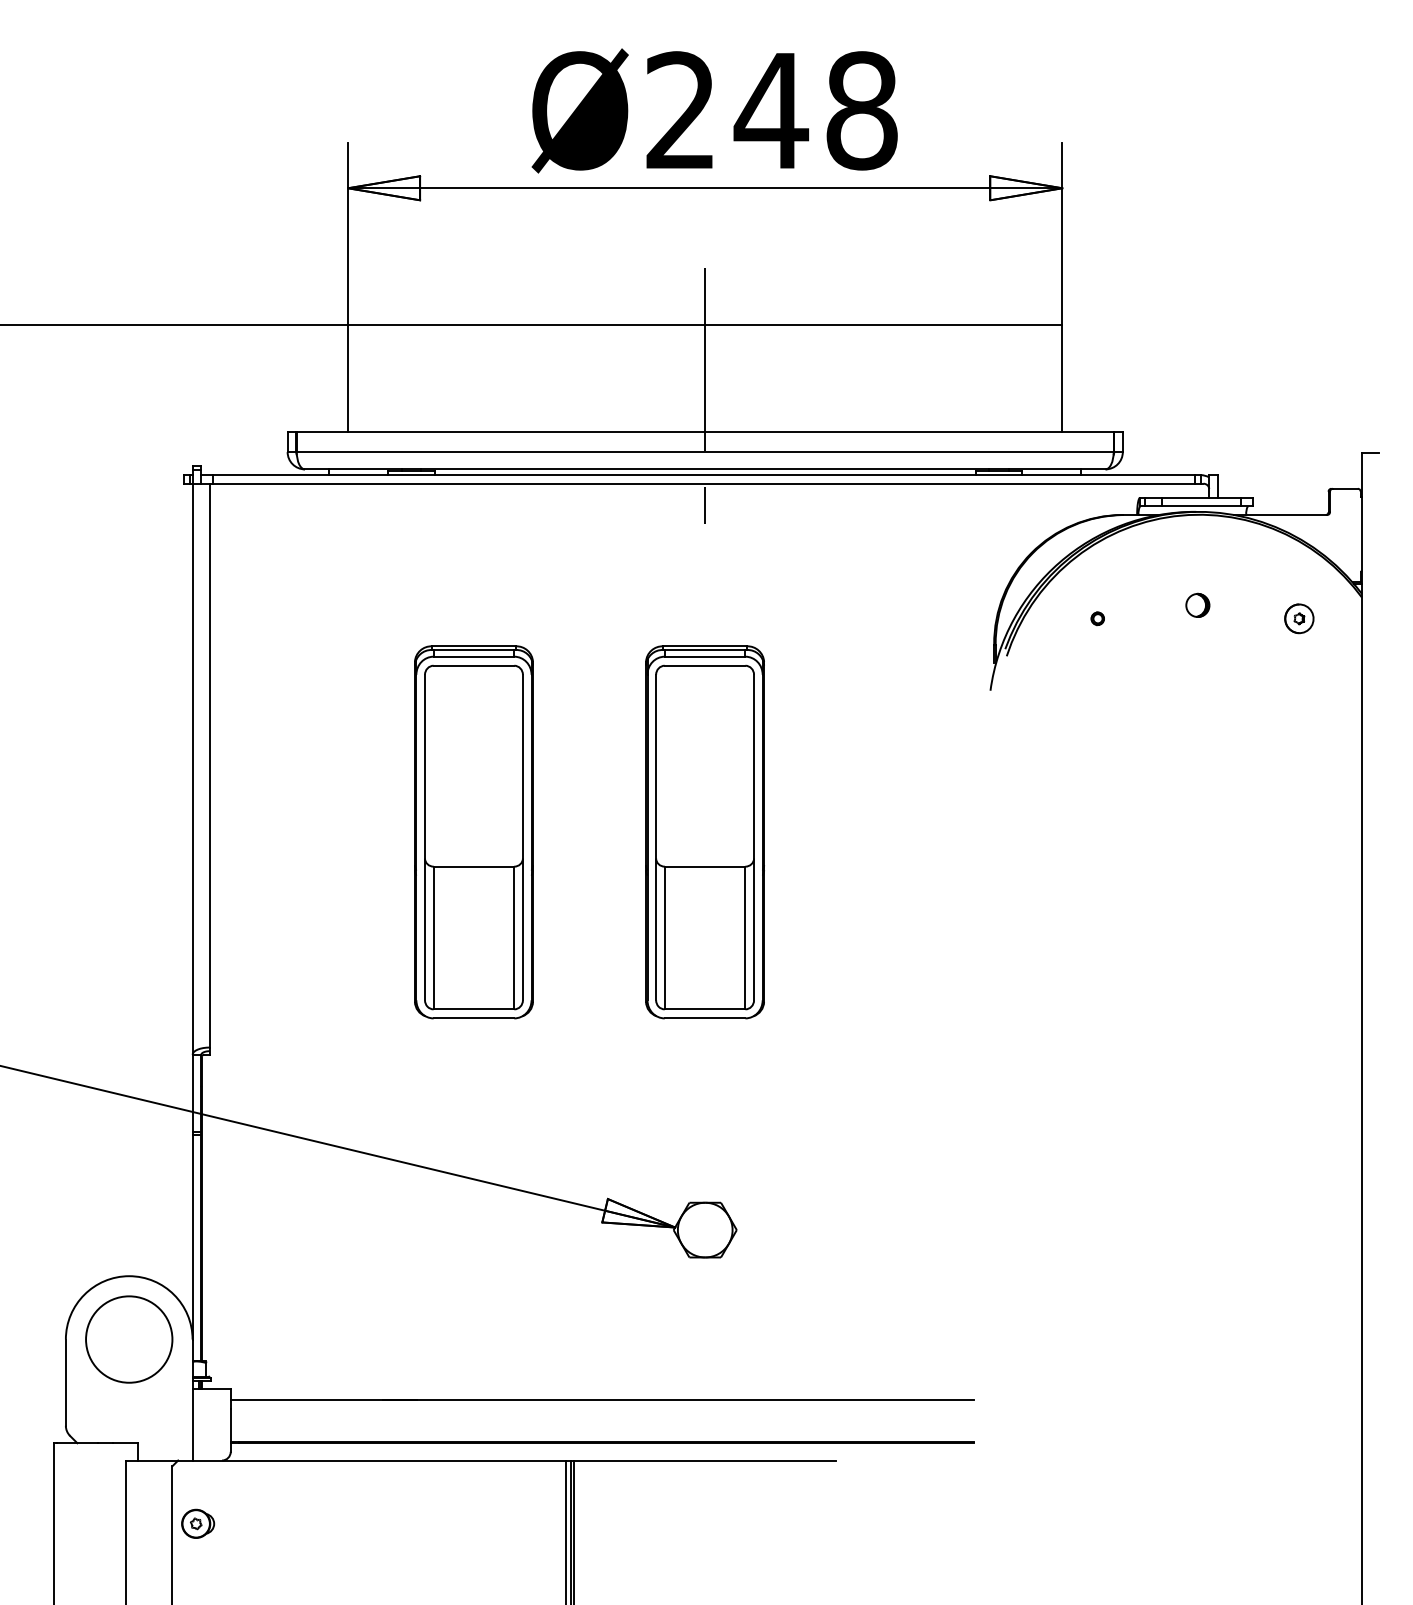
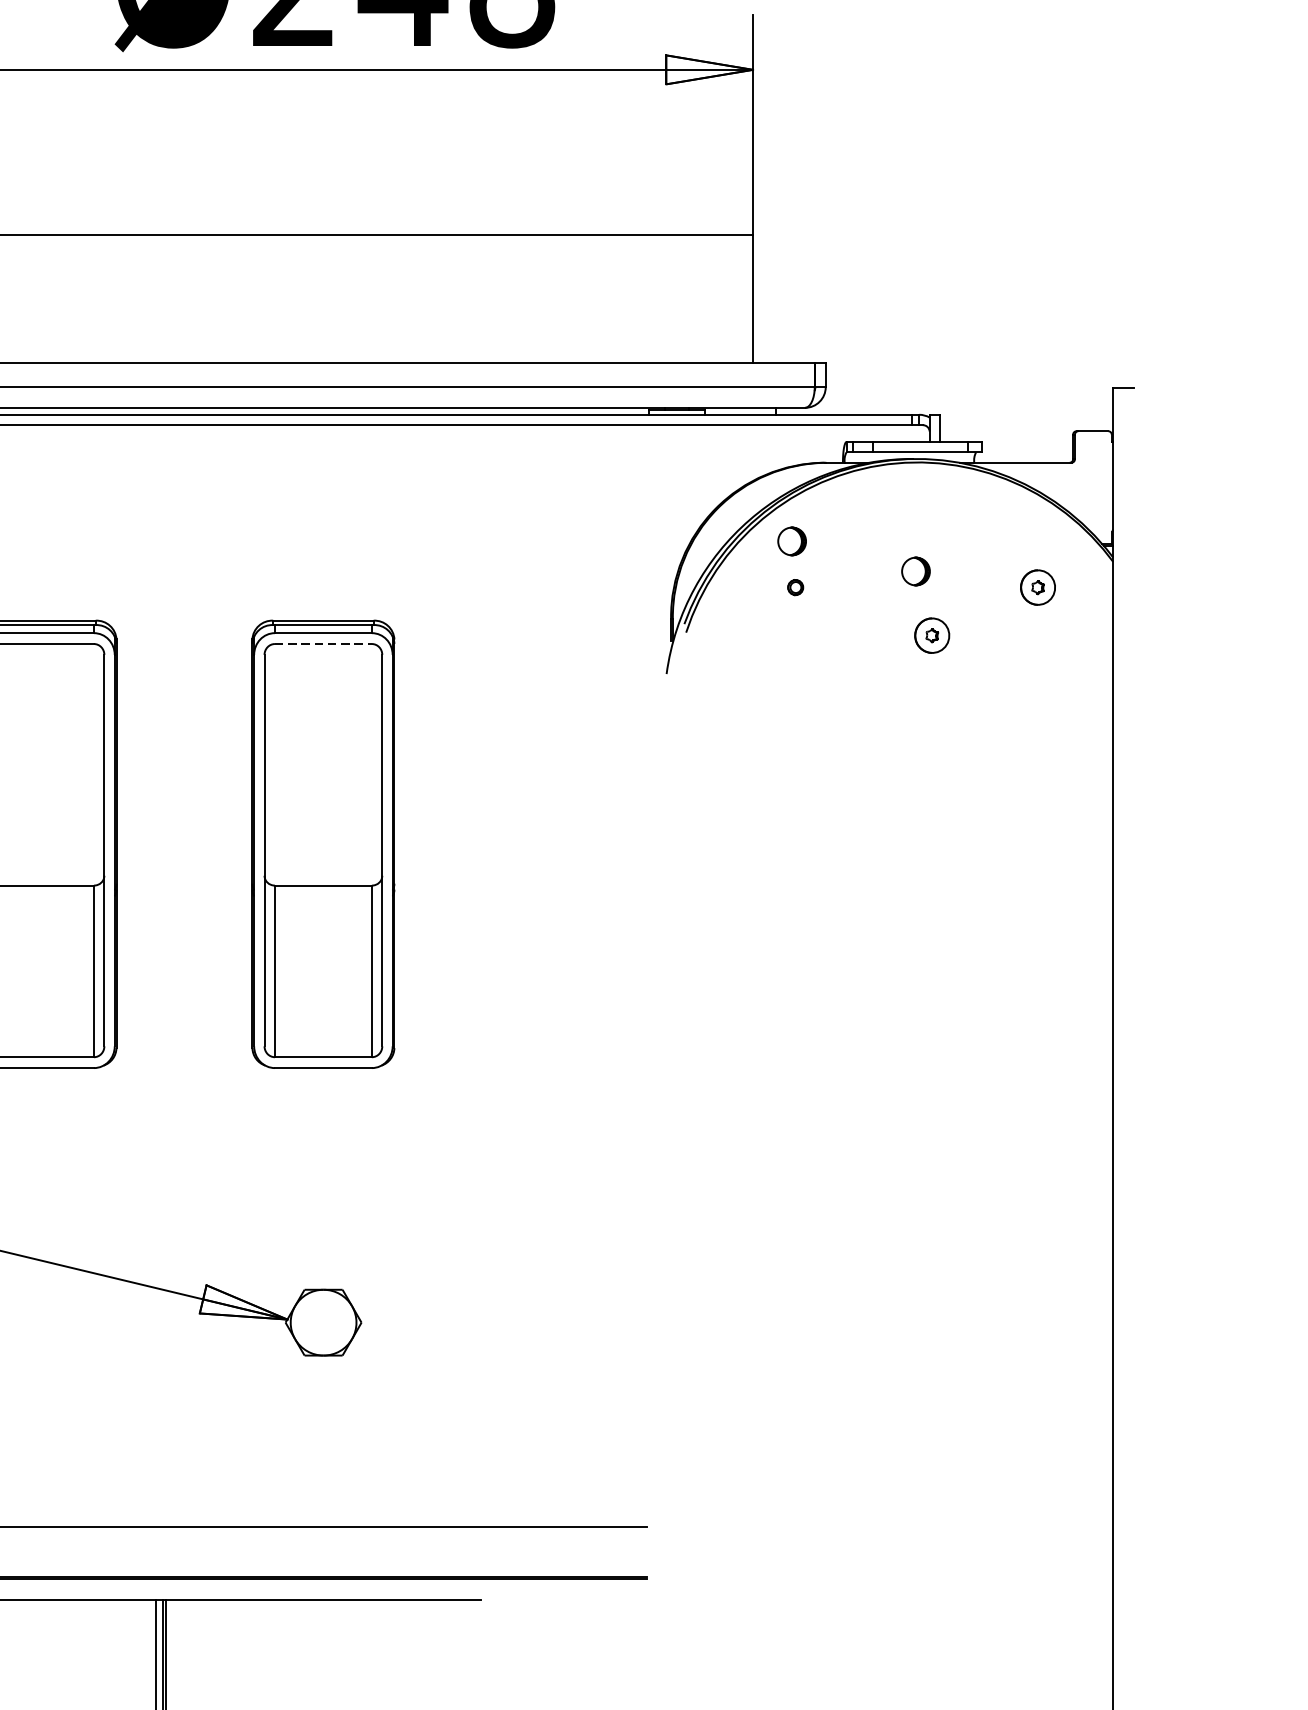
line: (705, 396) -> (323, 320), removed
part: (1094, 579) -> (791, 540), added
part: (1211, 658) -> (932, 635), added
line: (705, 665) -> (323, 643), solid -> dashed

